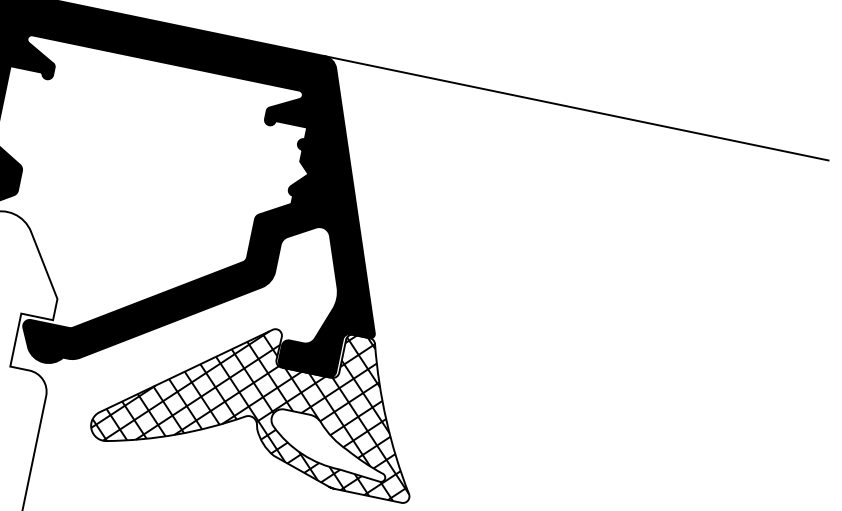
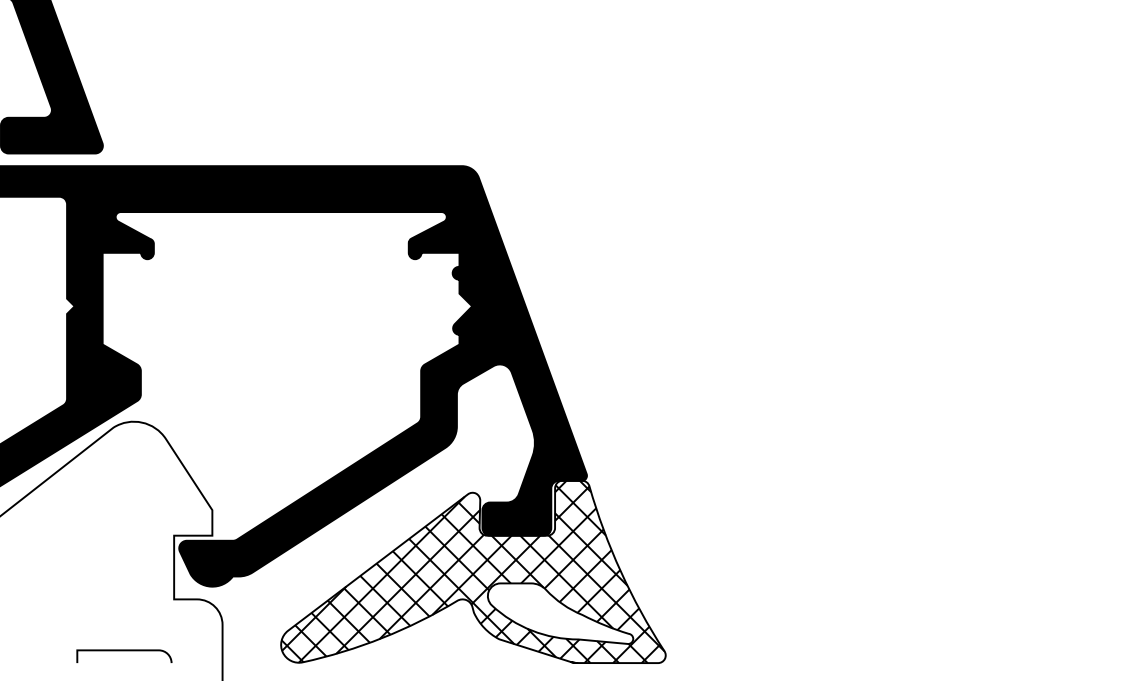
line: (576, 108) -> (765, 166), removed

